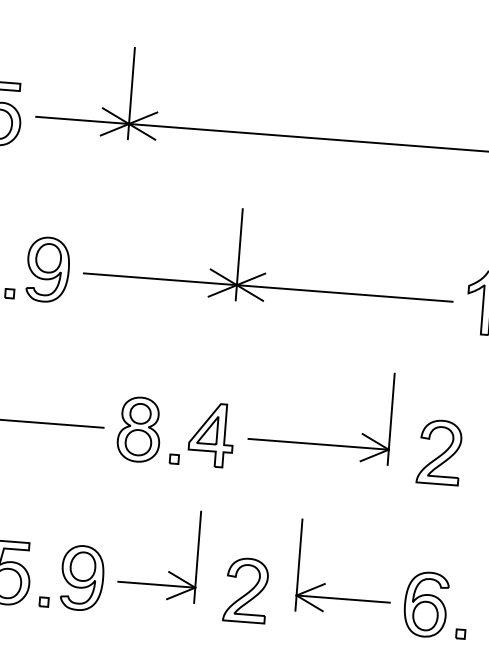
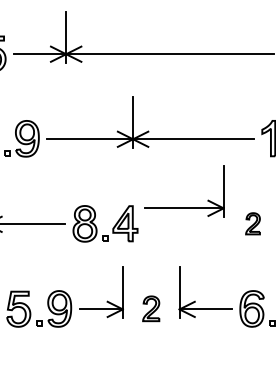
part: (318, 442) -> (184, 207), moved
part: (438, 452) -> (252, 223), size x0.6
part: (244, 589) -> (150, 308), size x0.7

